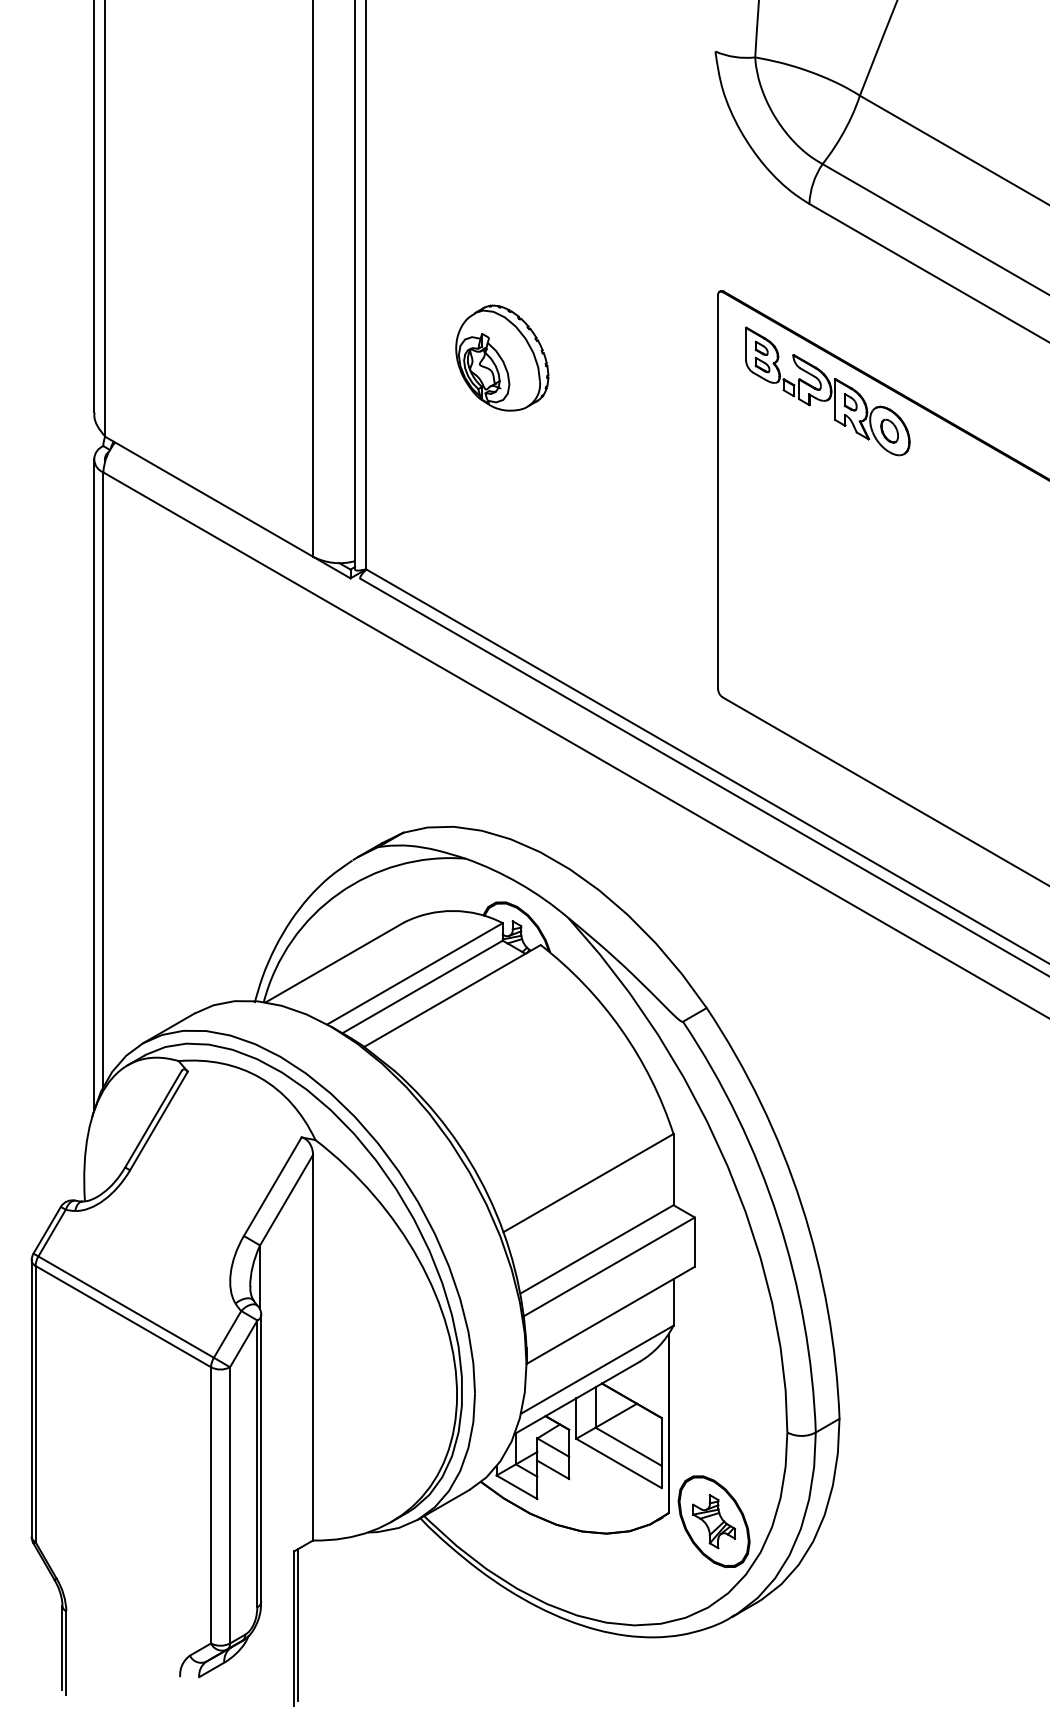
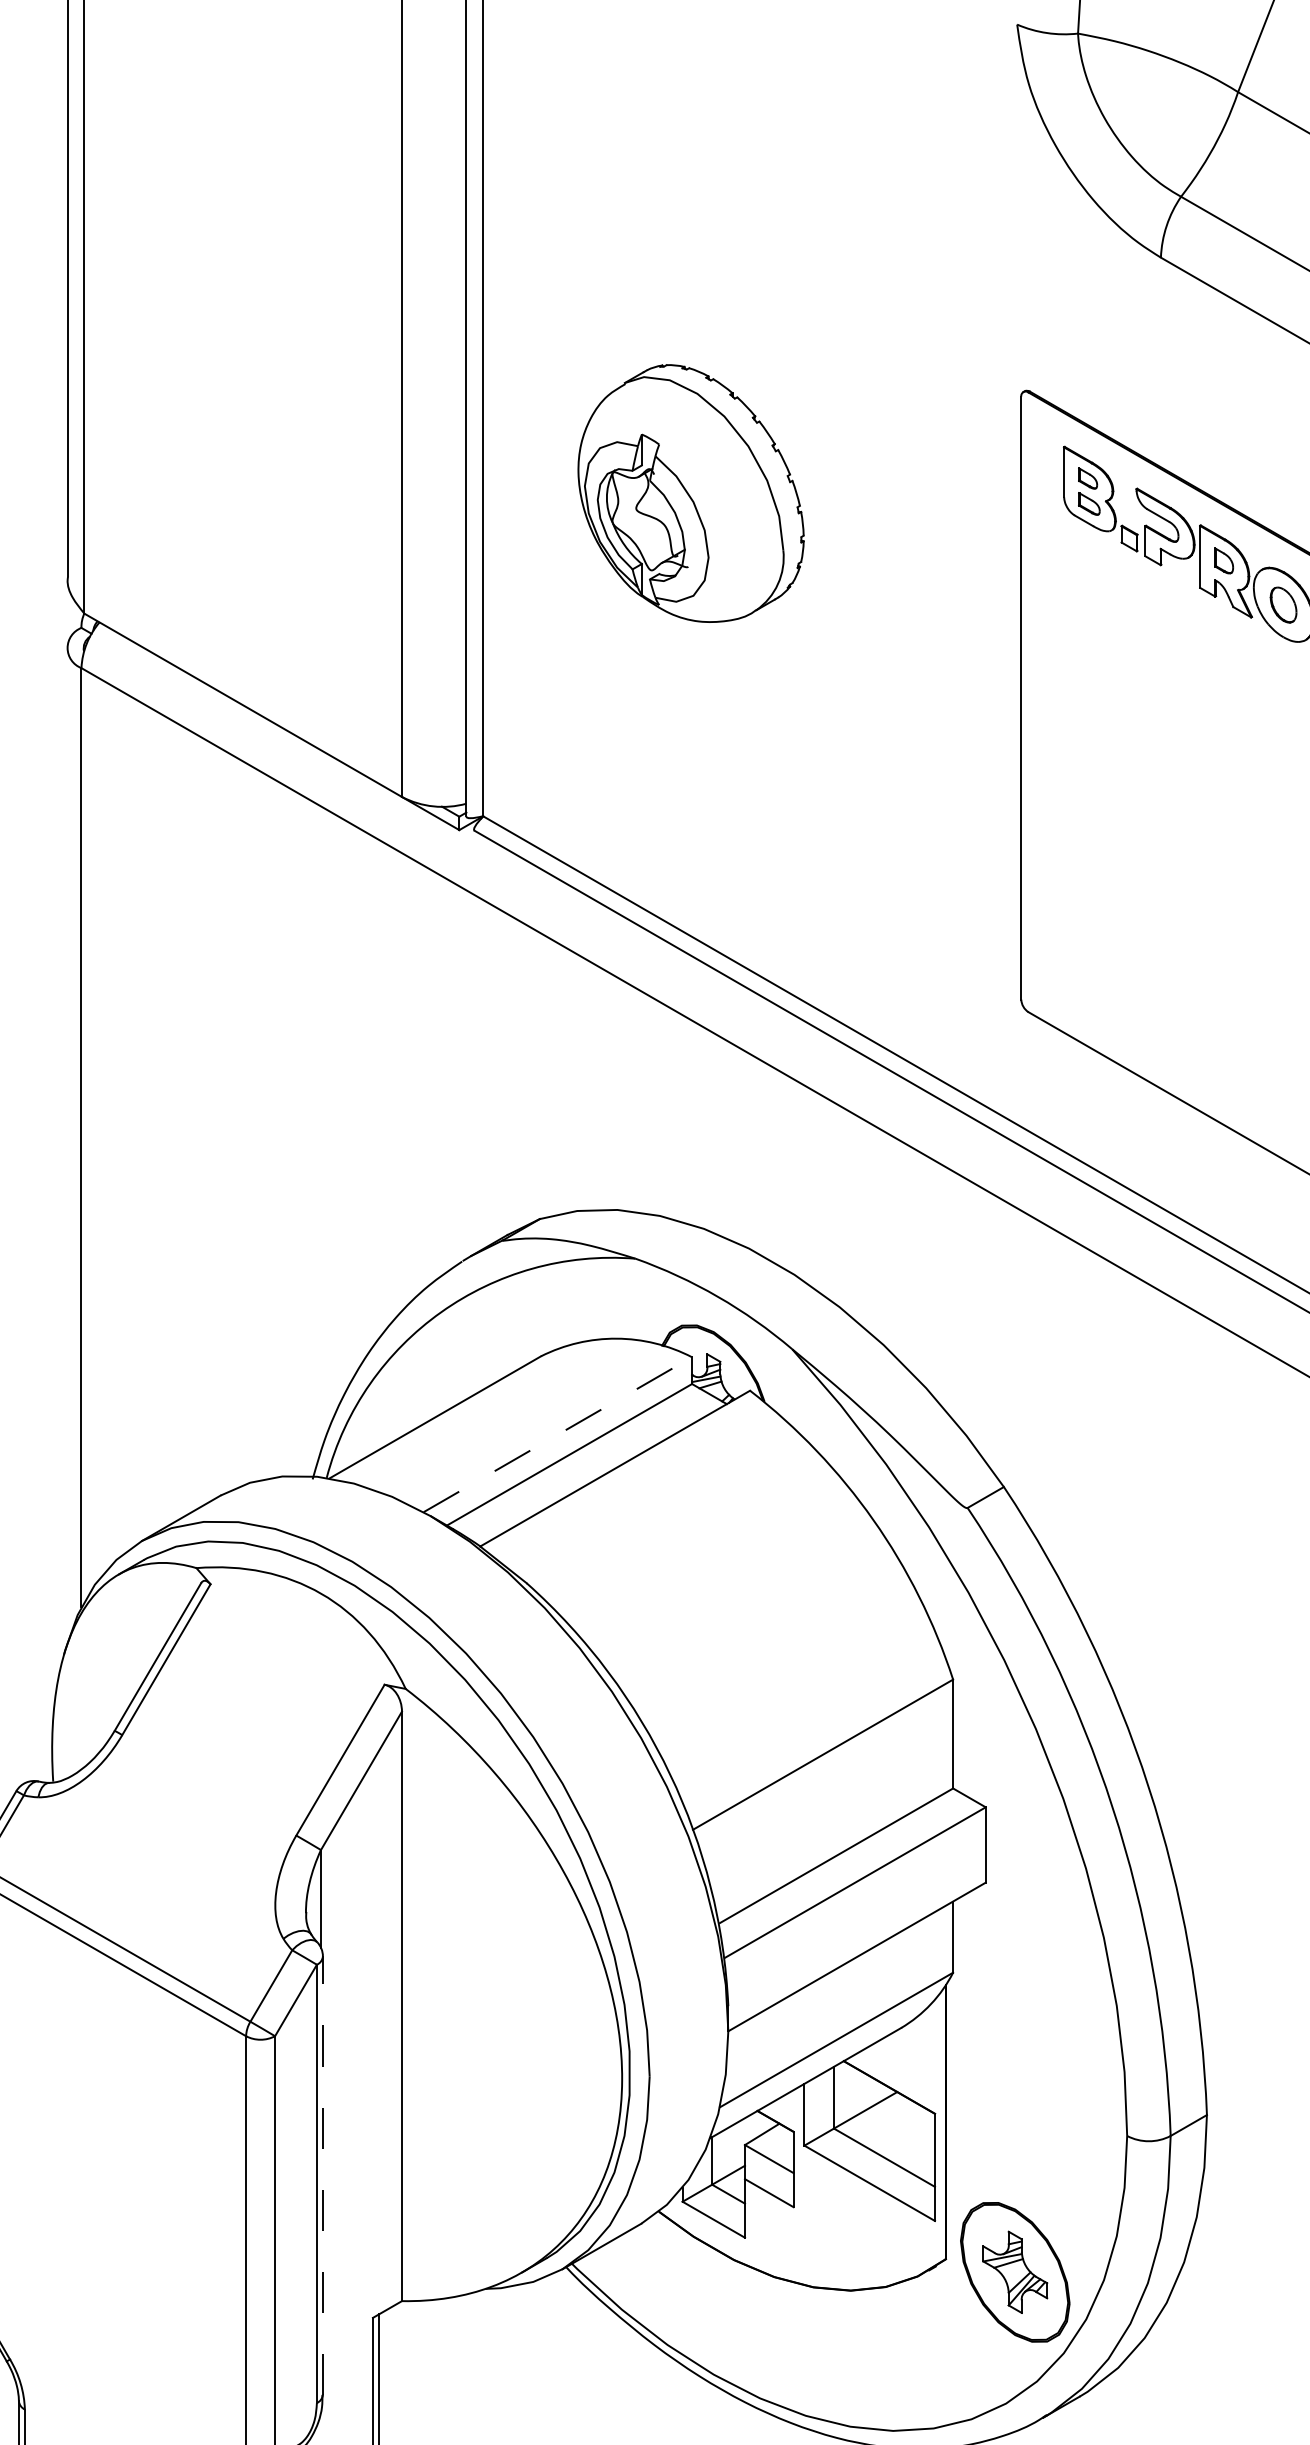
part: (502, 357) -> (691, 492), size x1.6
line: (93, 784) -> (66, 1145), removed
line: (415, 973) -> (558, 1434), solid -> dashed
line: (261, 1457) -> (323, 2174), solid -> dashed

